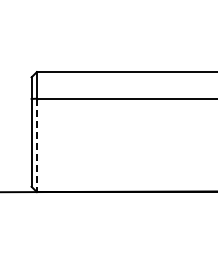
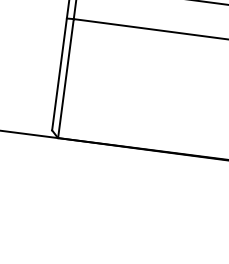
line: (36, 145) -> (65, 78), dashed -> solid

